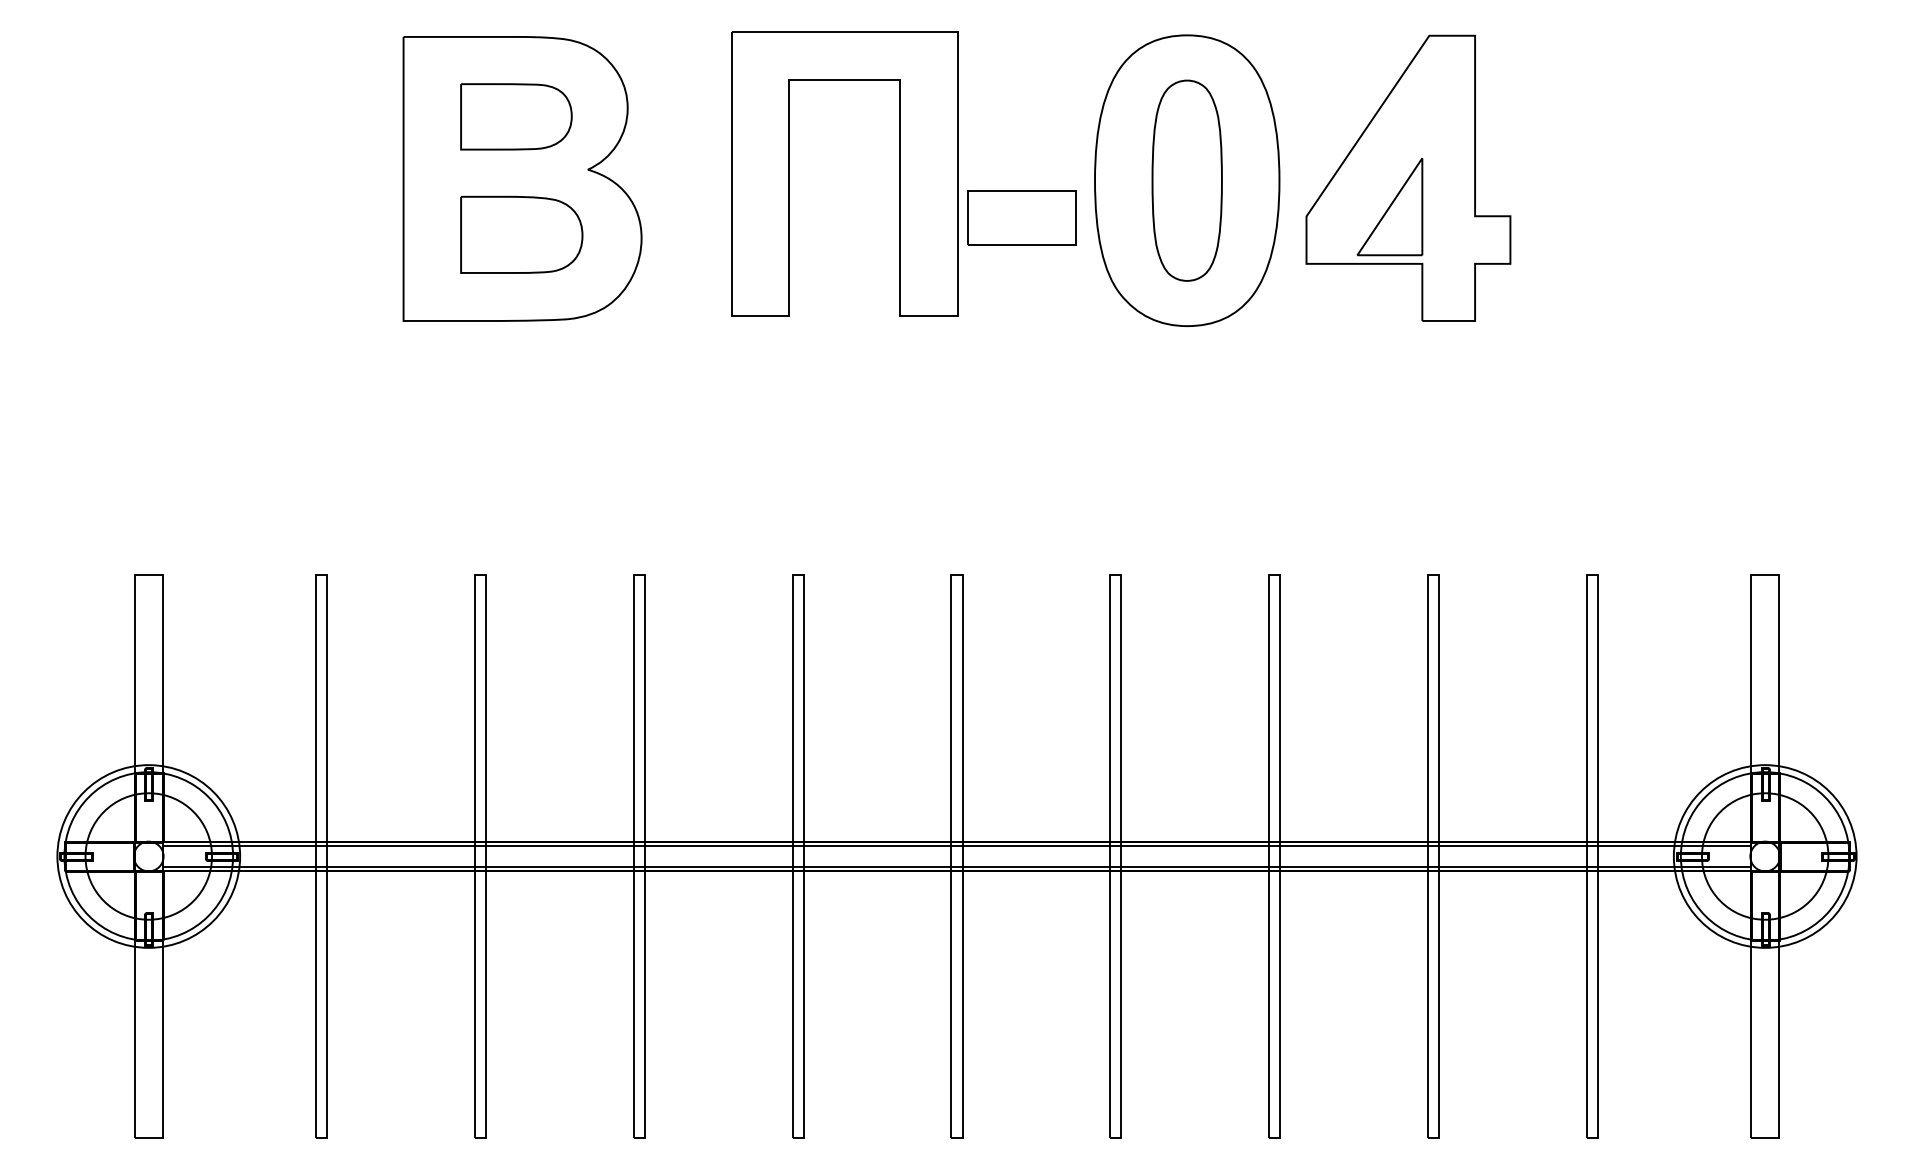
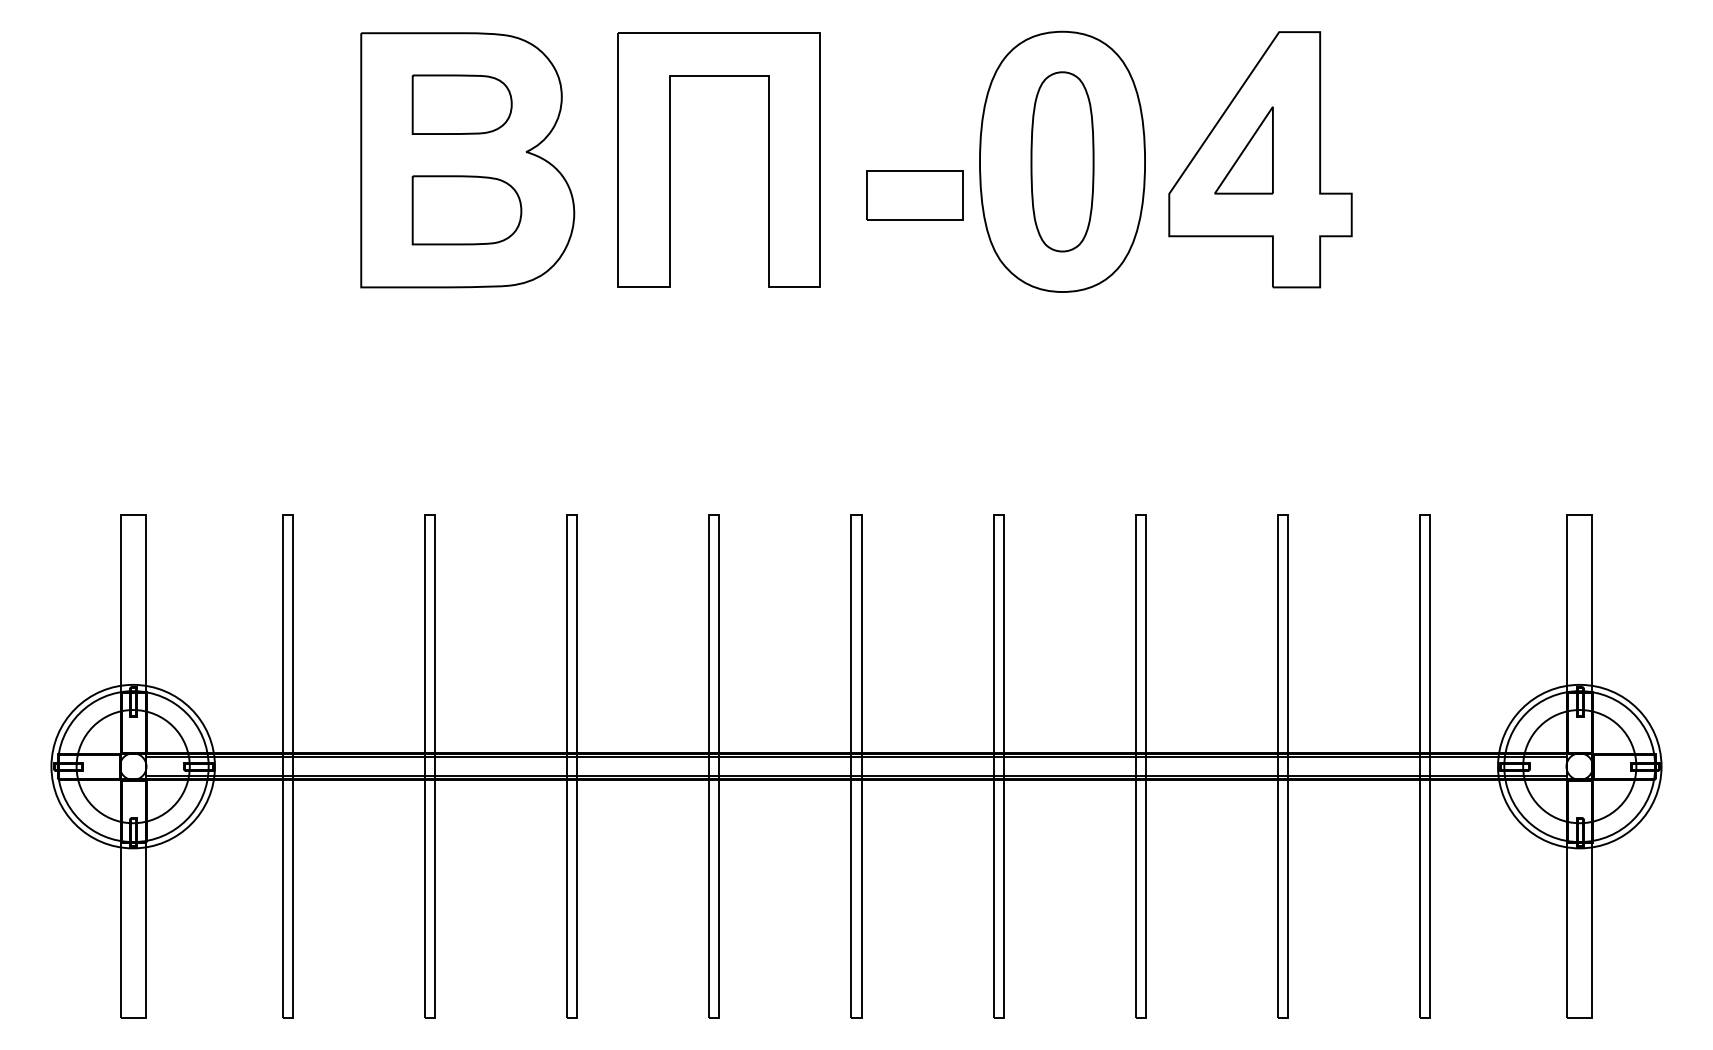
part: (789, 173) -> (669, 159), moved
part: (1389, 207) -> (1243, 150), moved

